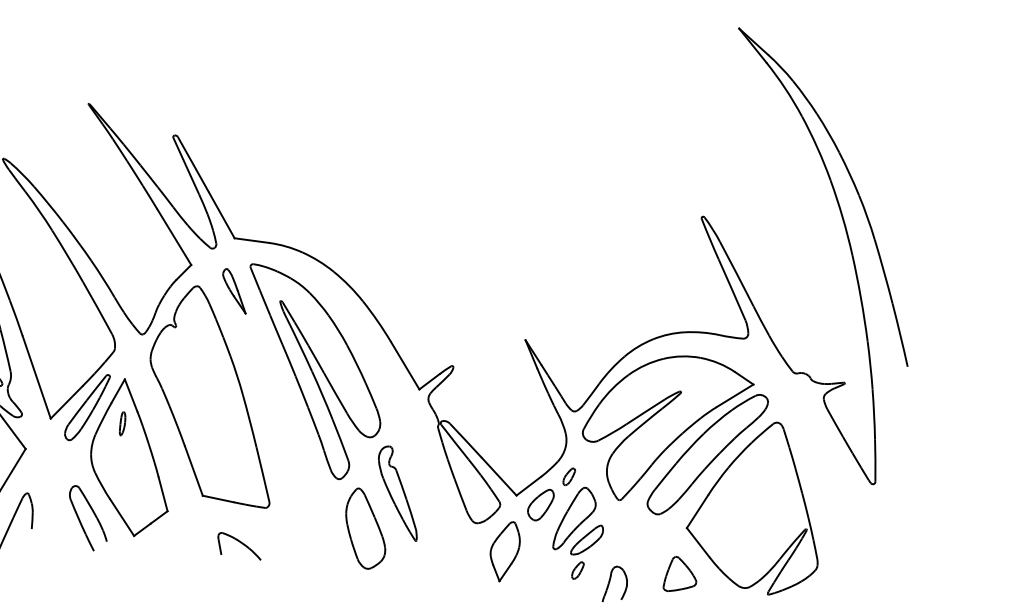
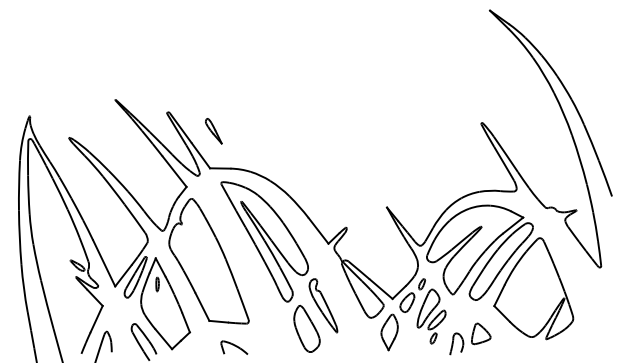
part: (234, 291) -> (213, 131), moved
part: (681, 574) -> (481, 333), moved

